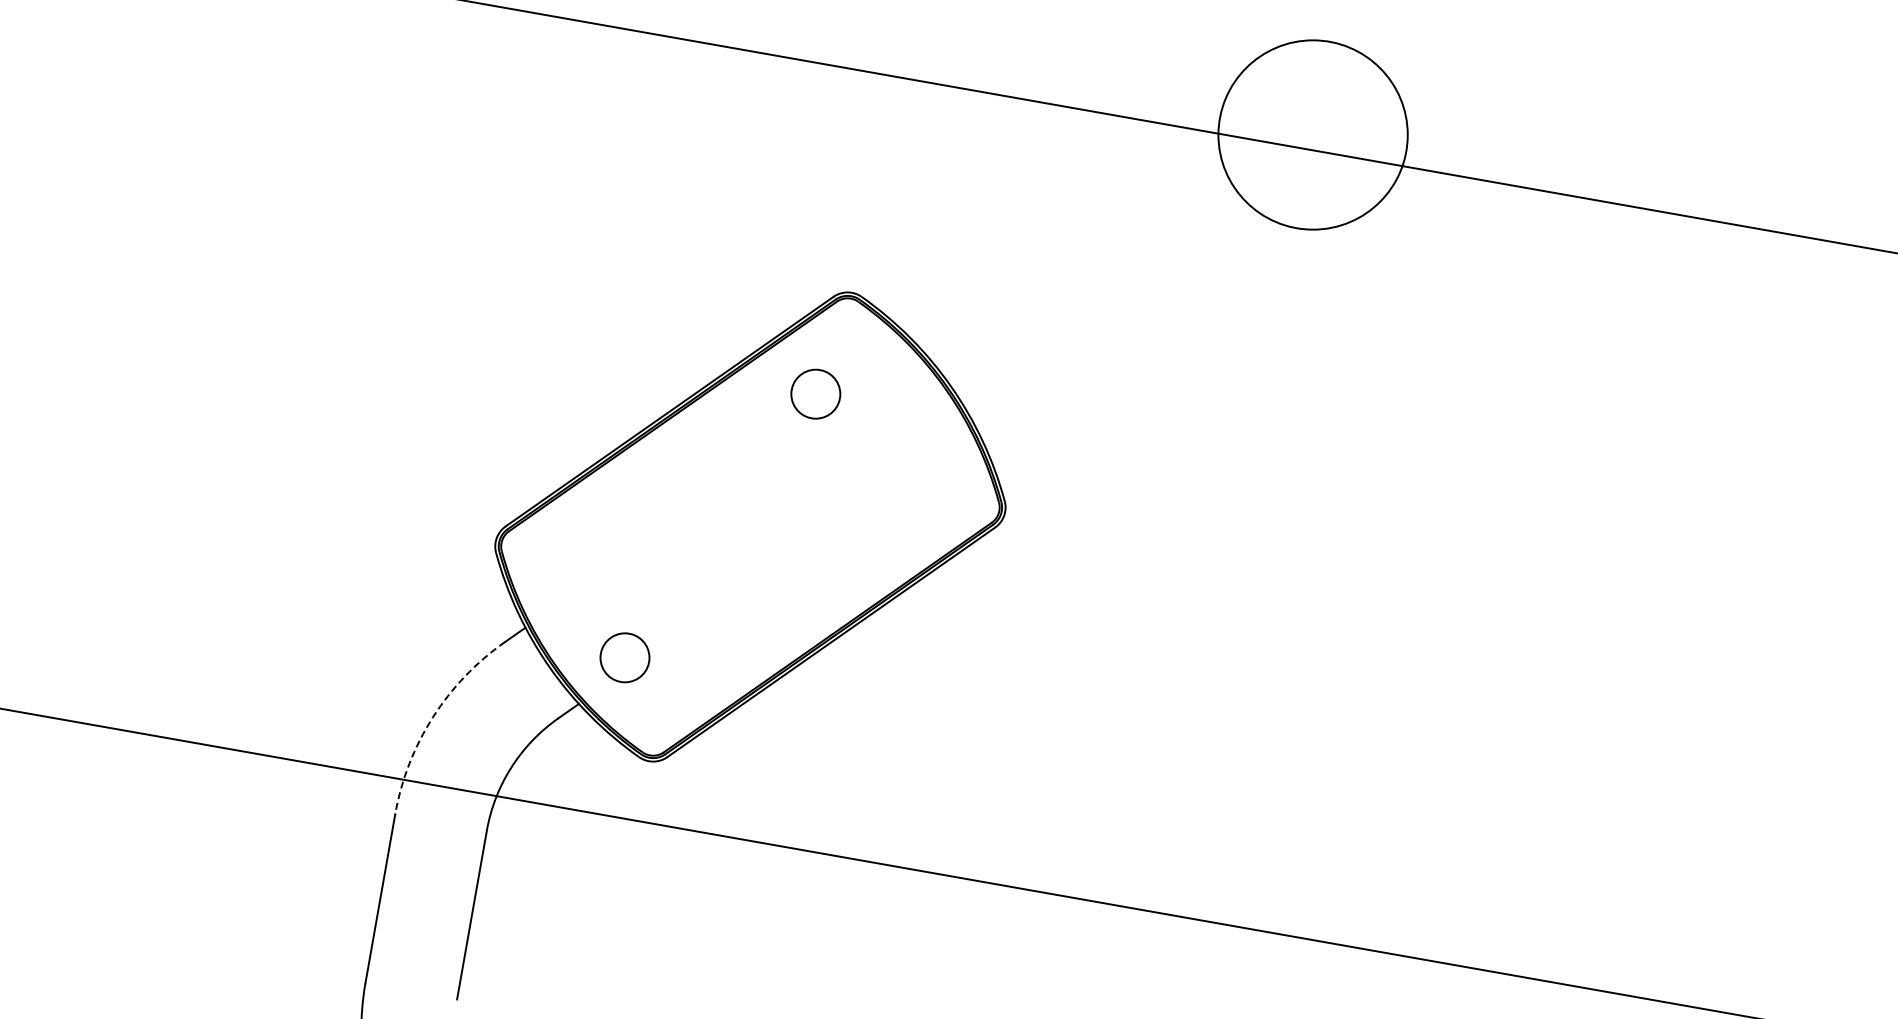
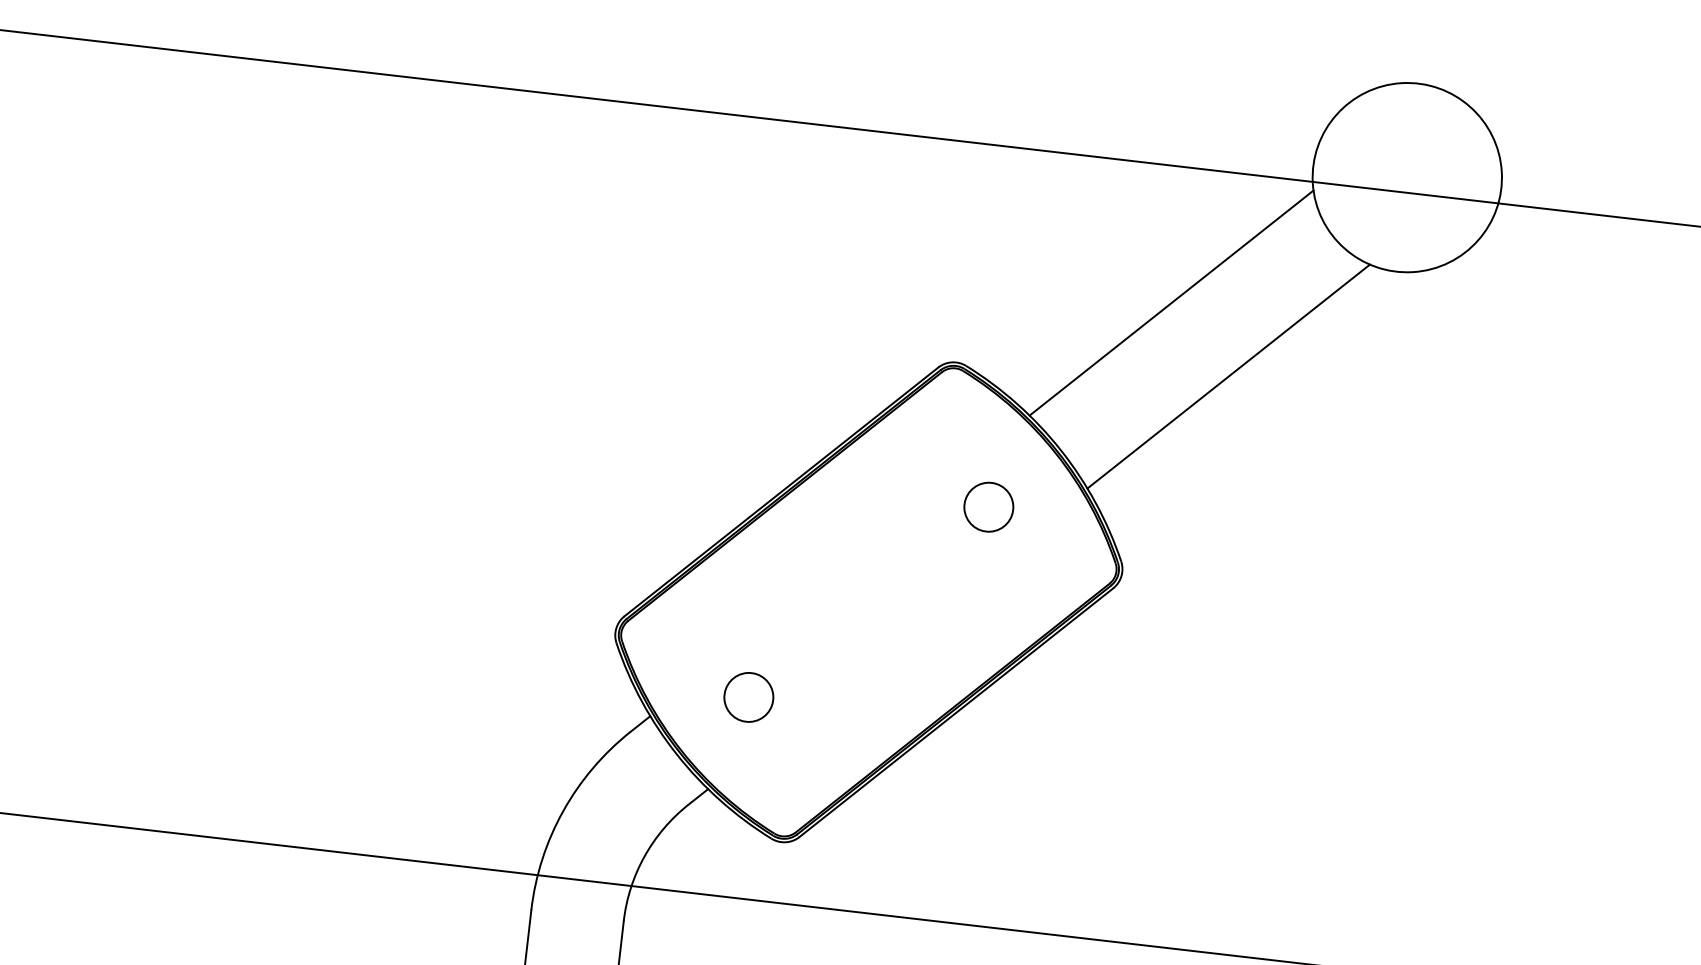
line: (1070, 246) -> (1171, 303), added
line: (1122, 322) -> (1228, 376), added
circle: (815, 393) -> (988, 506), moved
circle: (624, 657) -> (748, 697), moved
arc: (432, 717) -> (562, 811), dashed -> solid

